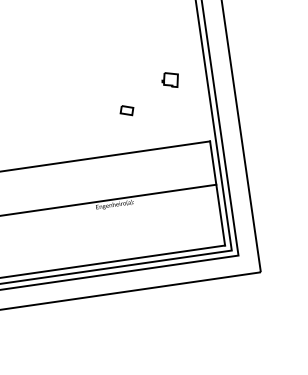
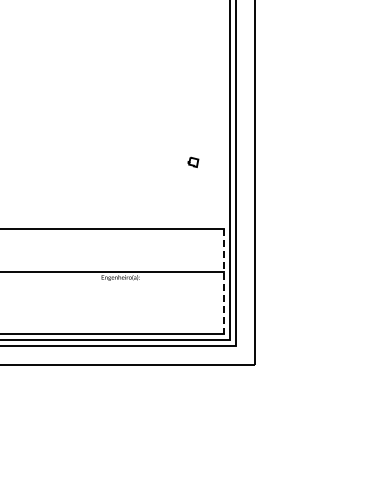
part: (170, 80) -> (193, 162), size x0.6
part: (126, 110) -> (145, 186), removed
line: (217, 193) -> (223, 281), solid -> dashed

